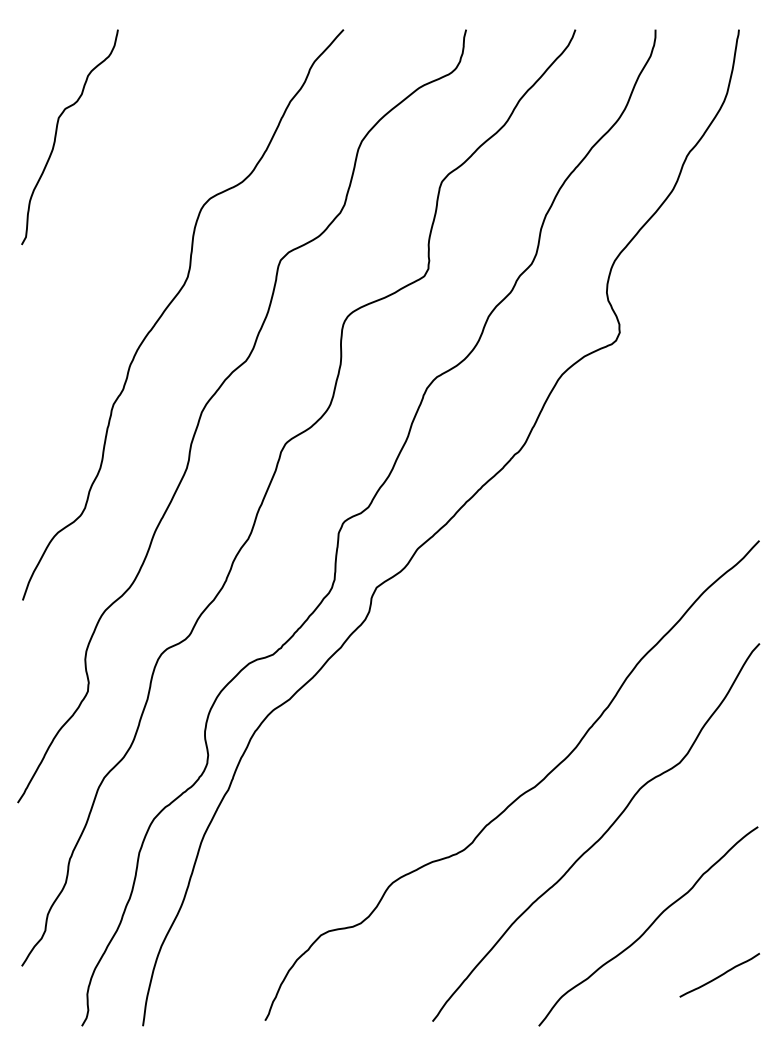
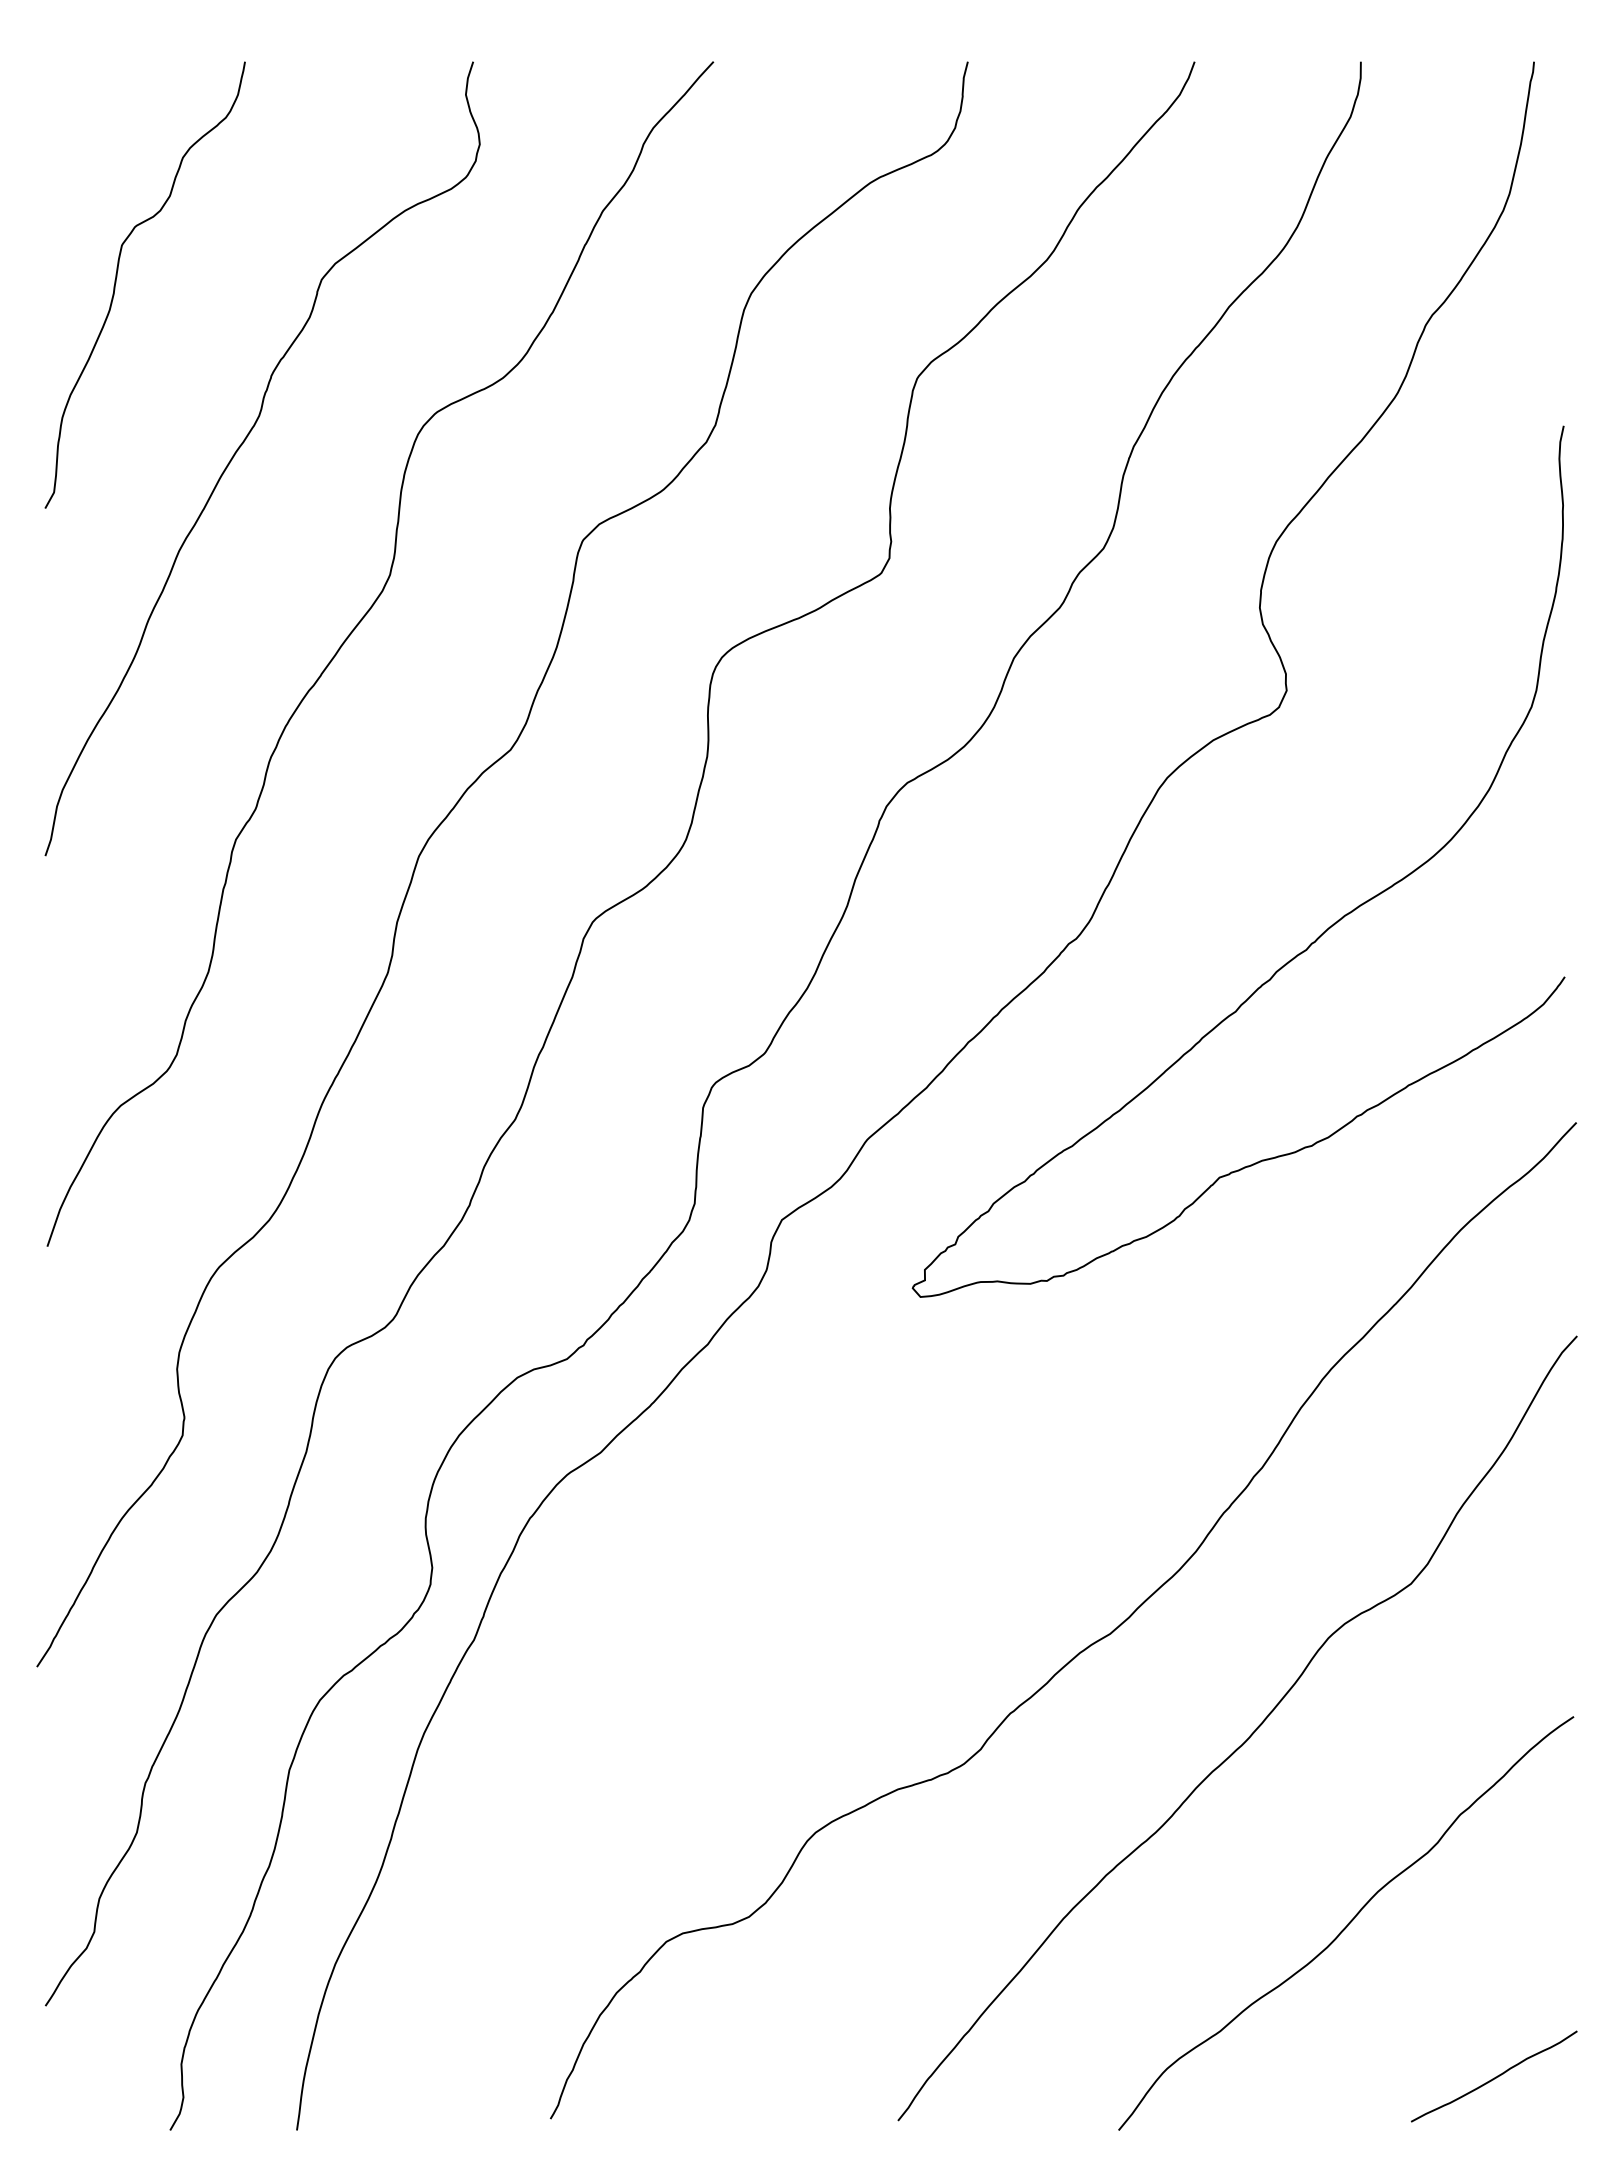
curve: (117, 214) -> (243, 445), added
curve: (631, 453) -> (1310, 941), added
curve: (720, 974) -> (1495, 2074), moved

